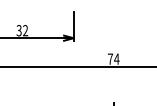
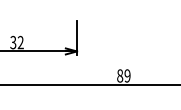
text: (113, 58) -> (123, 75), 74 -> 89

